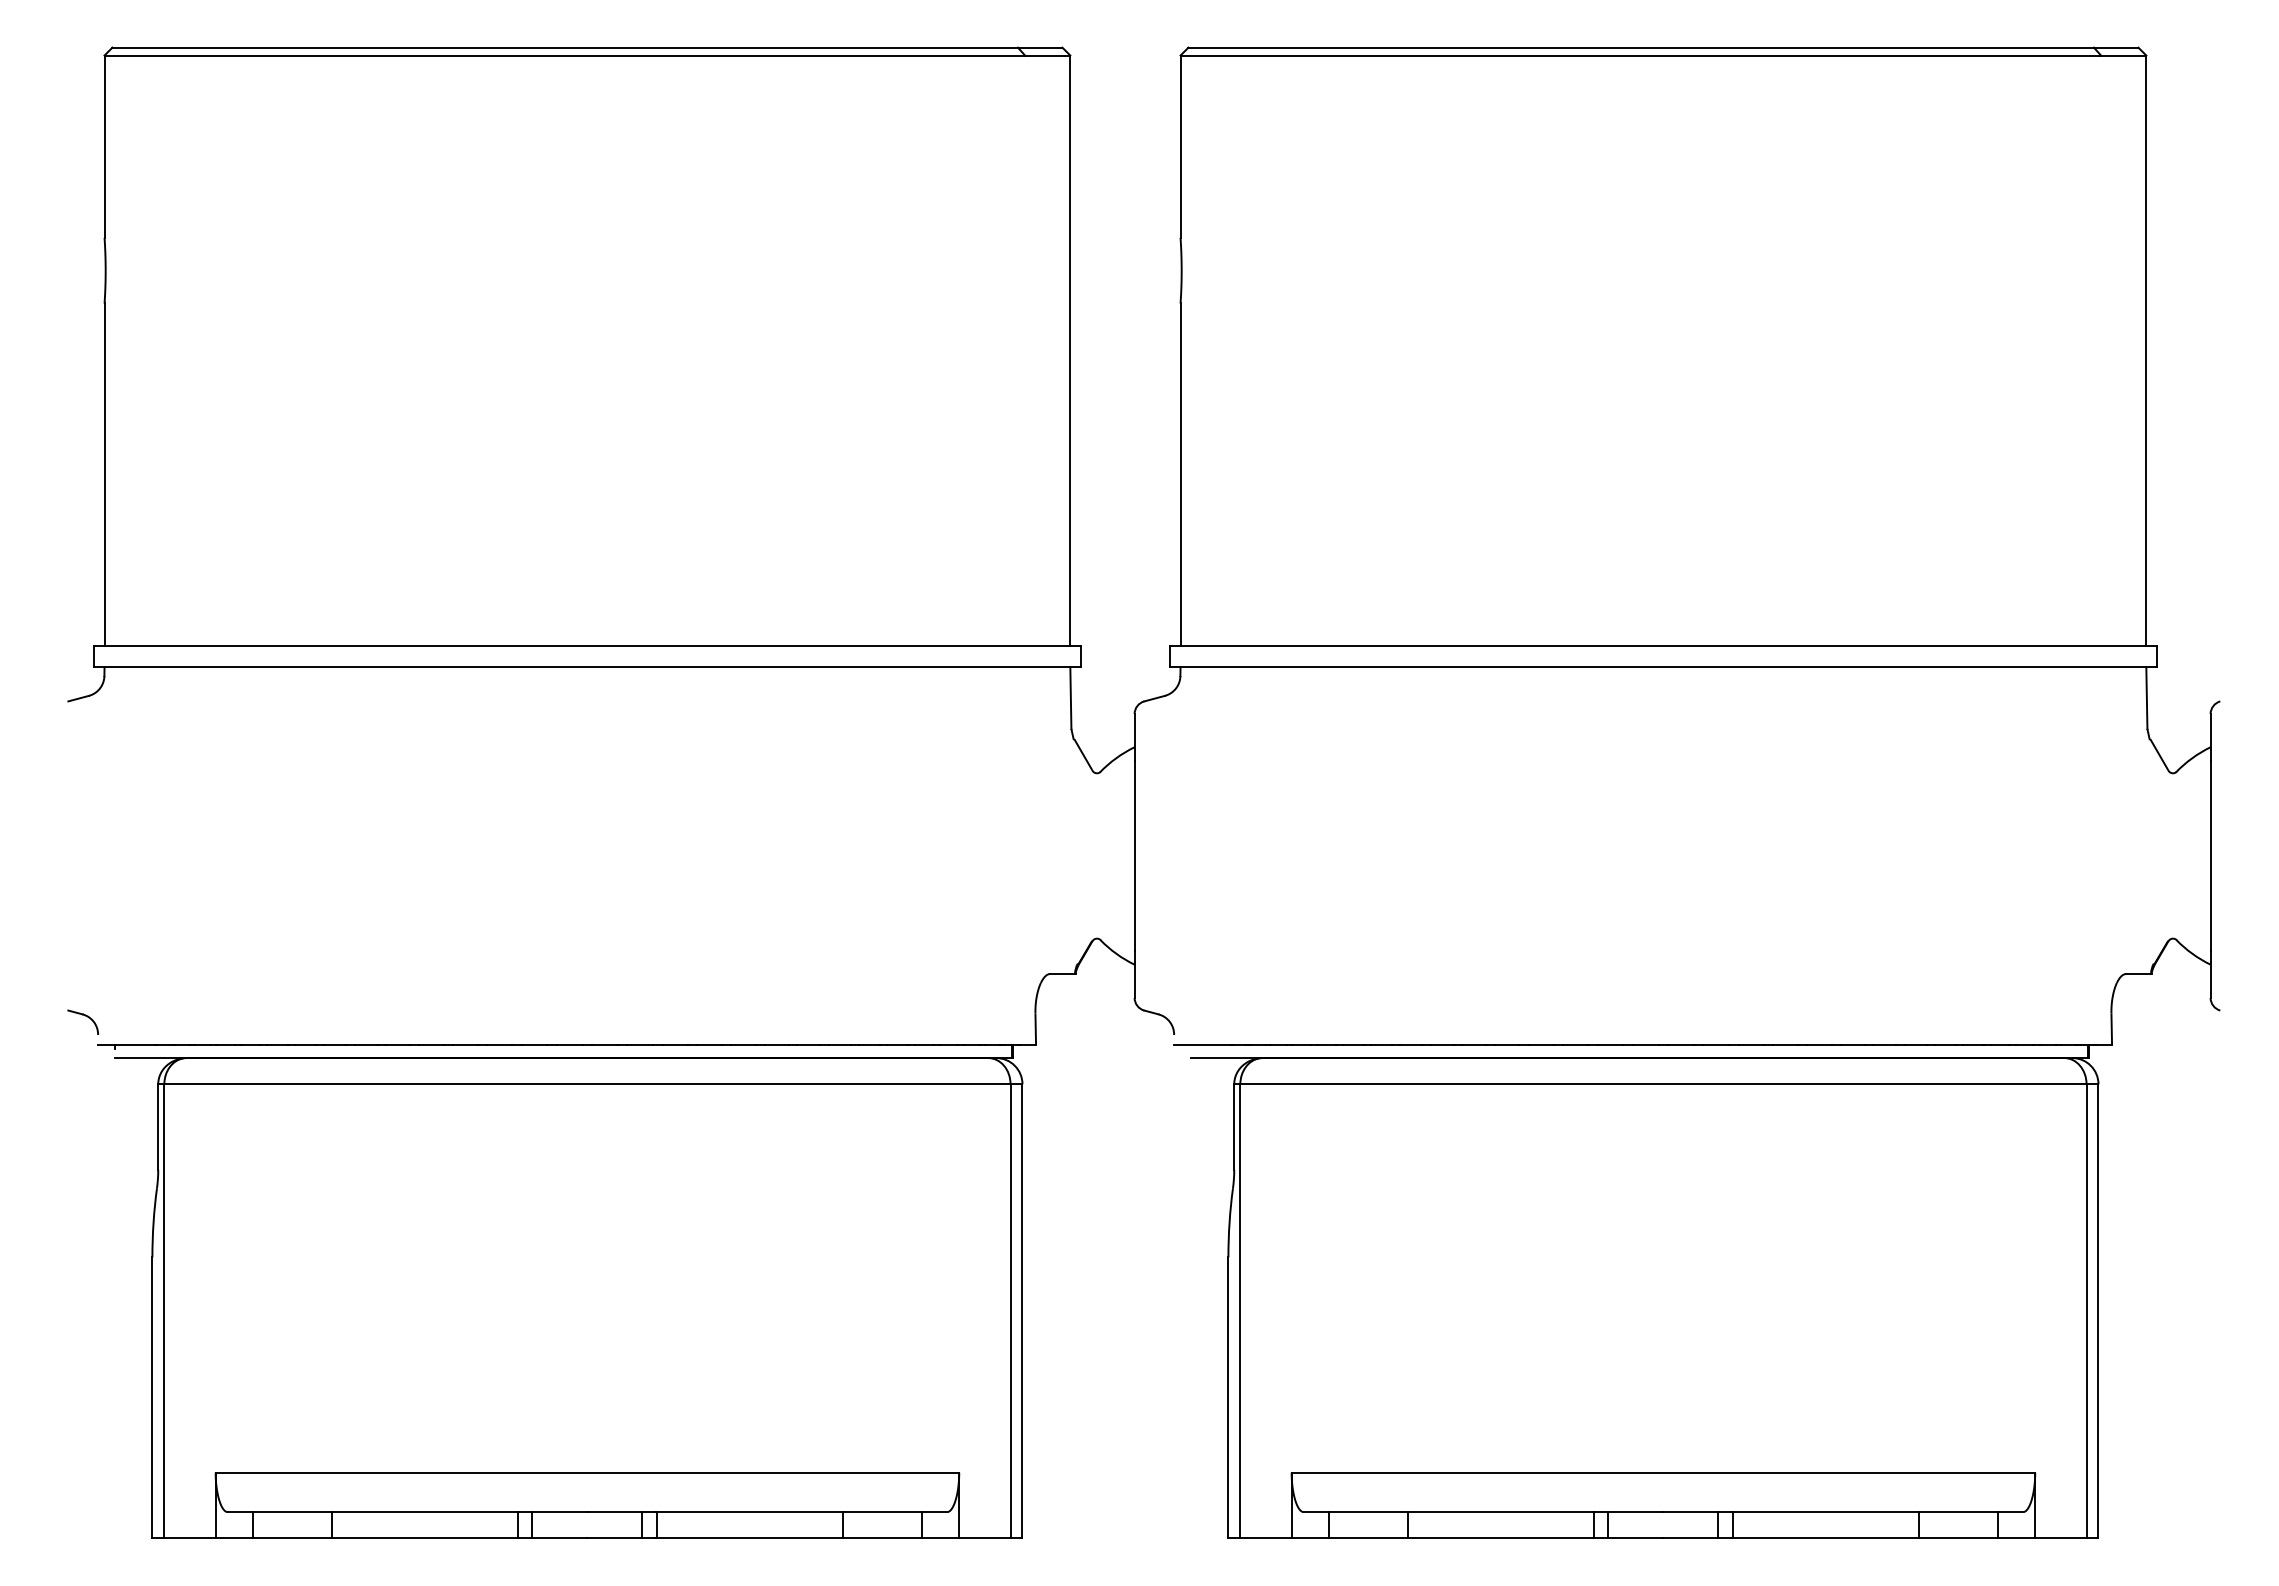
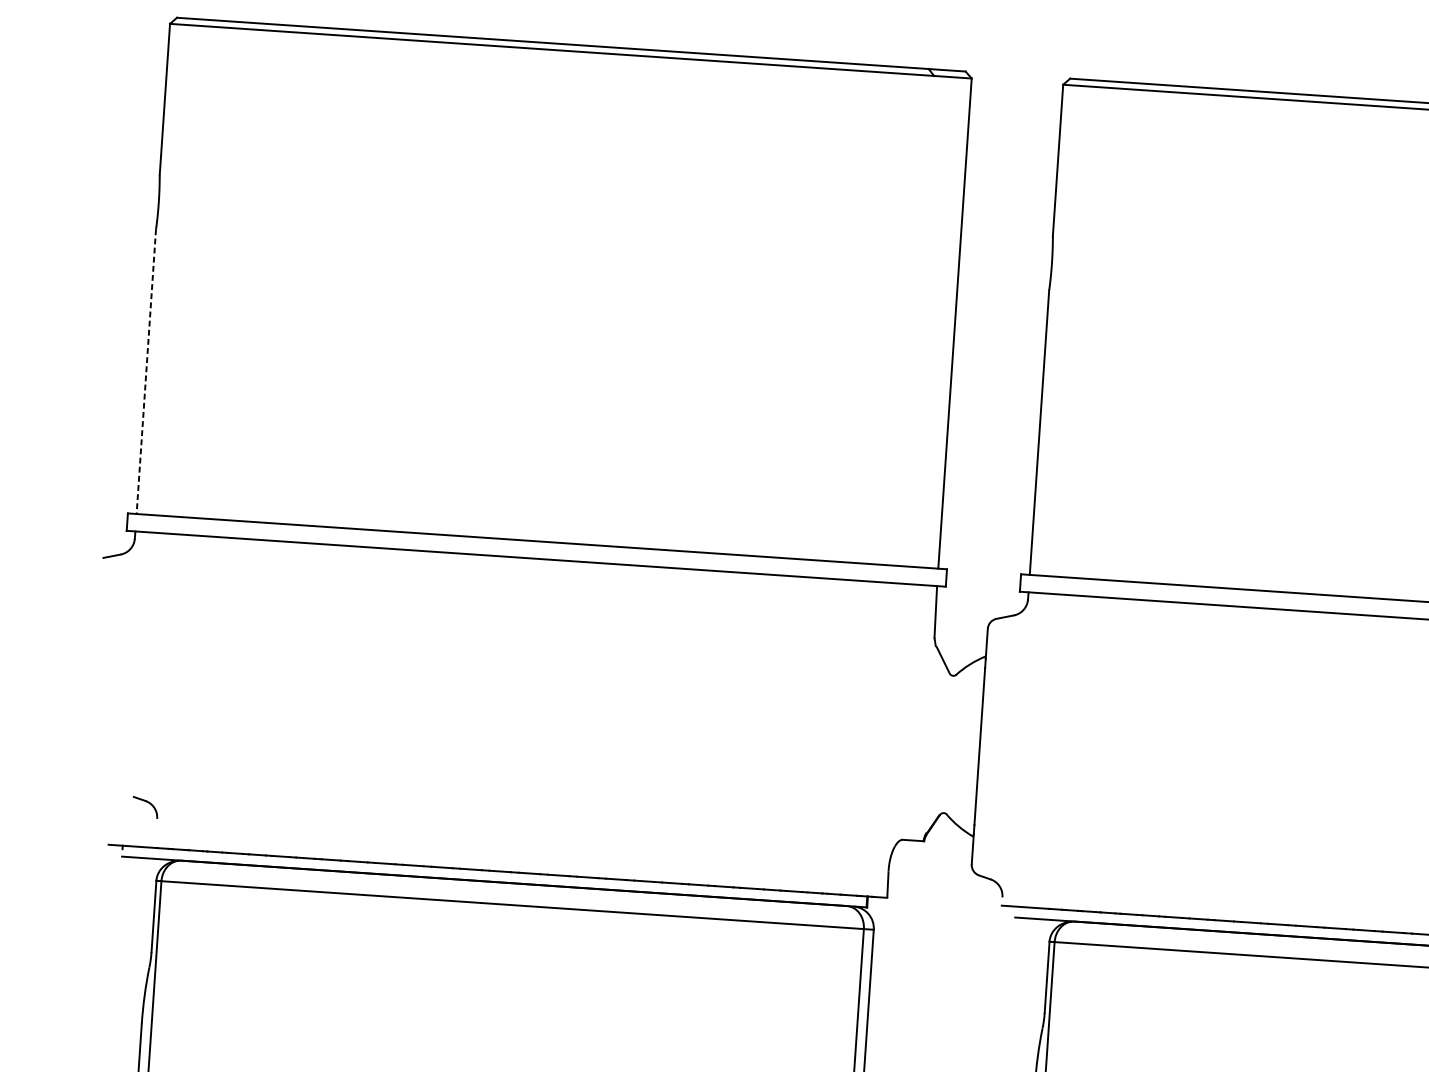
line: (104, 475) -> (146, 372), solid -> dashed
part: (82, 1021) -> (144, 806), moved

